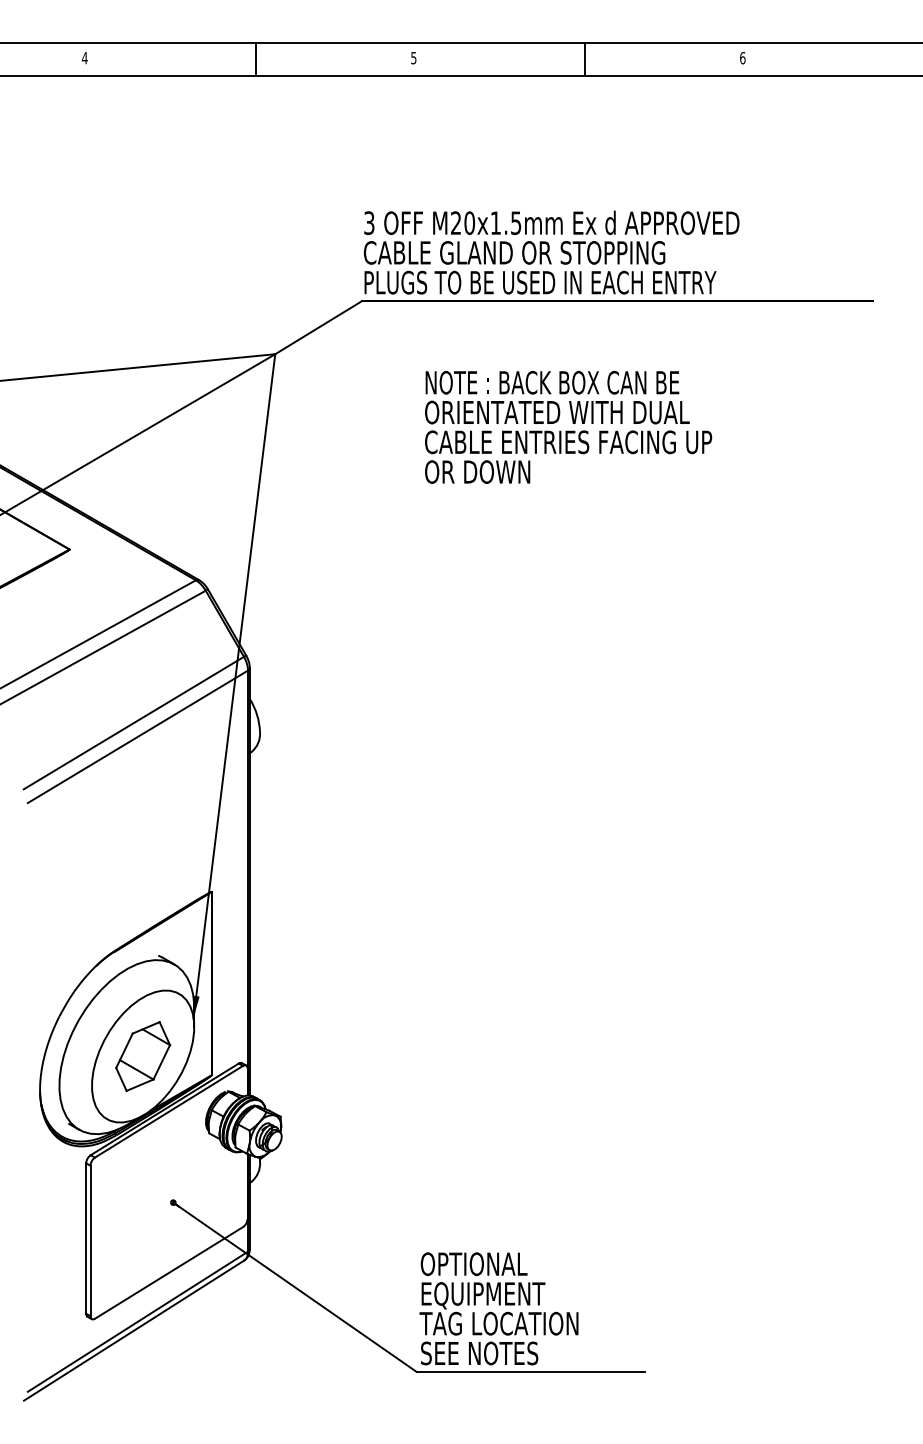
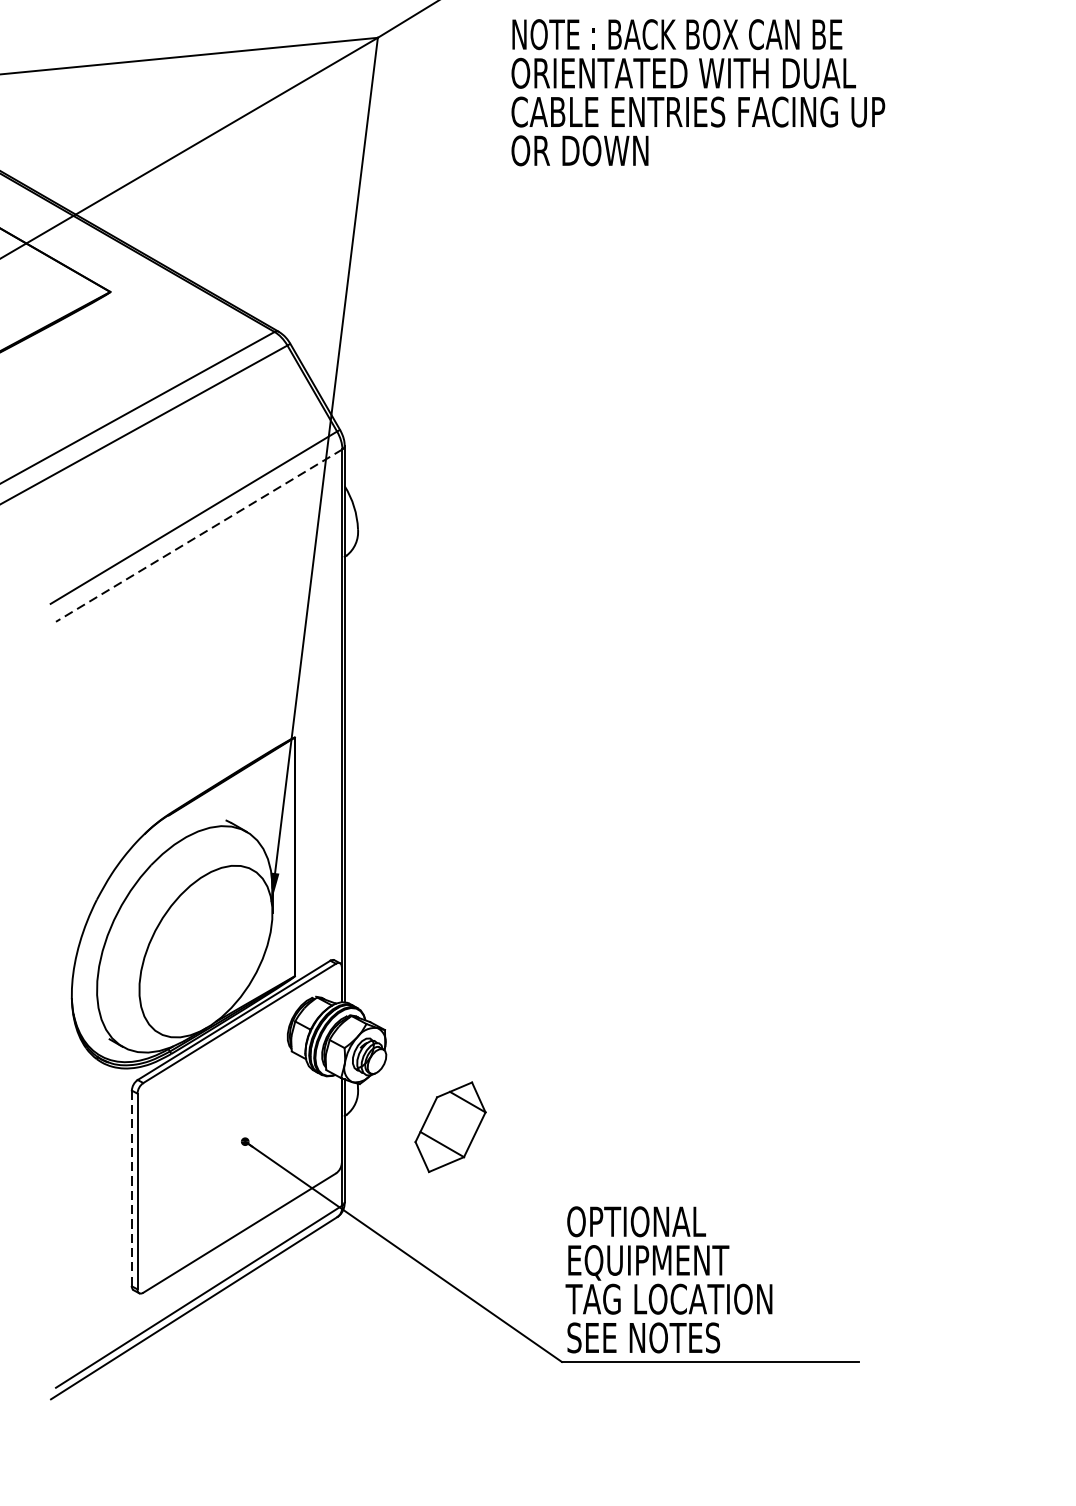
text: (568, 426) -> (698, 91), moved
line: (137, 737) -> (198, 536), solid -> dashed
part: (143, 1056) -> (451, 1127), moved
line: (86, 1239) -> (132, 1189), solid -> dashed

